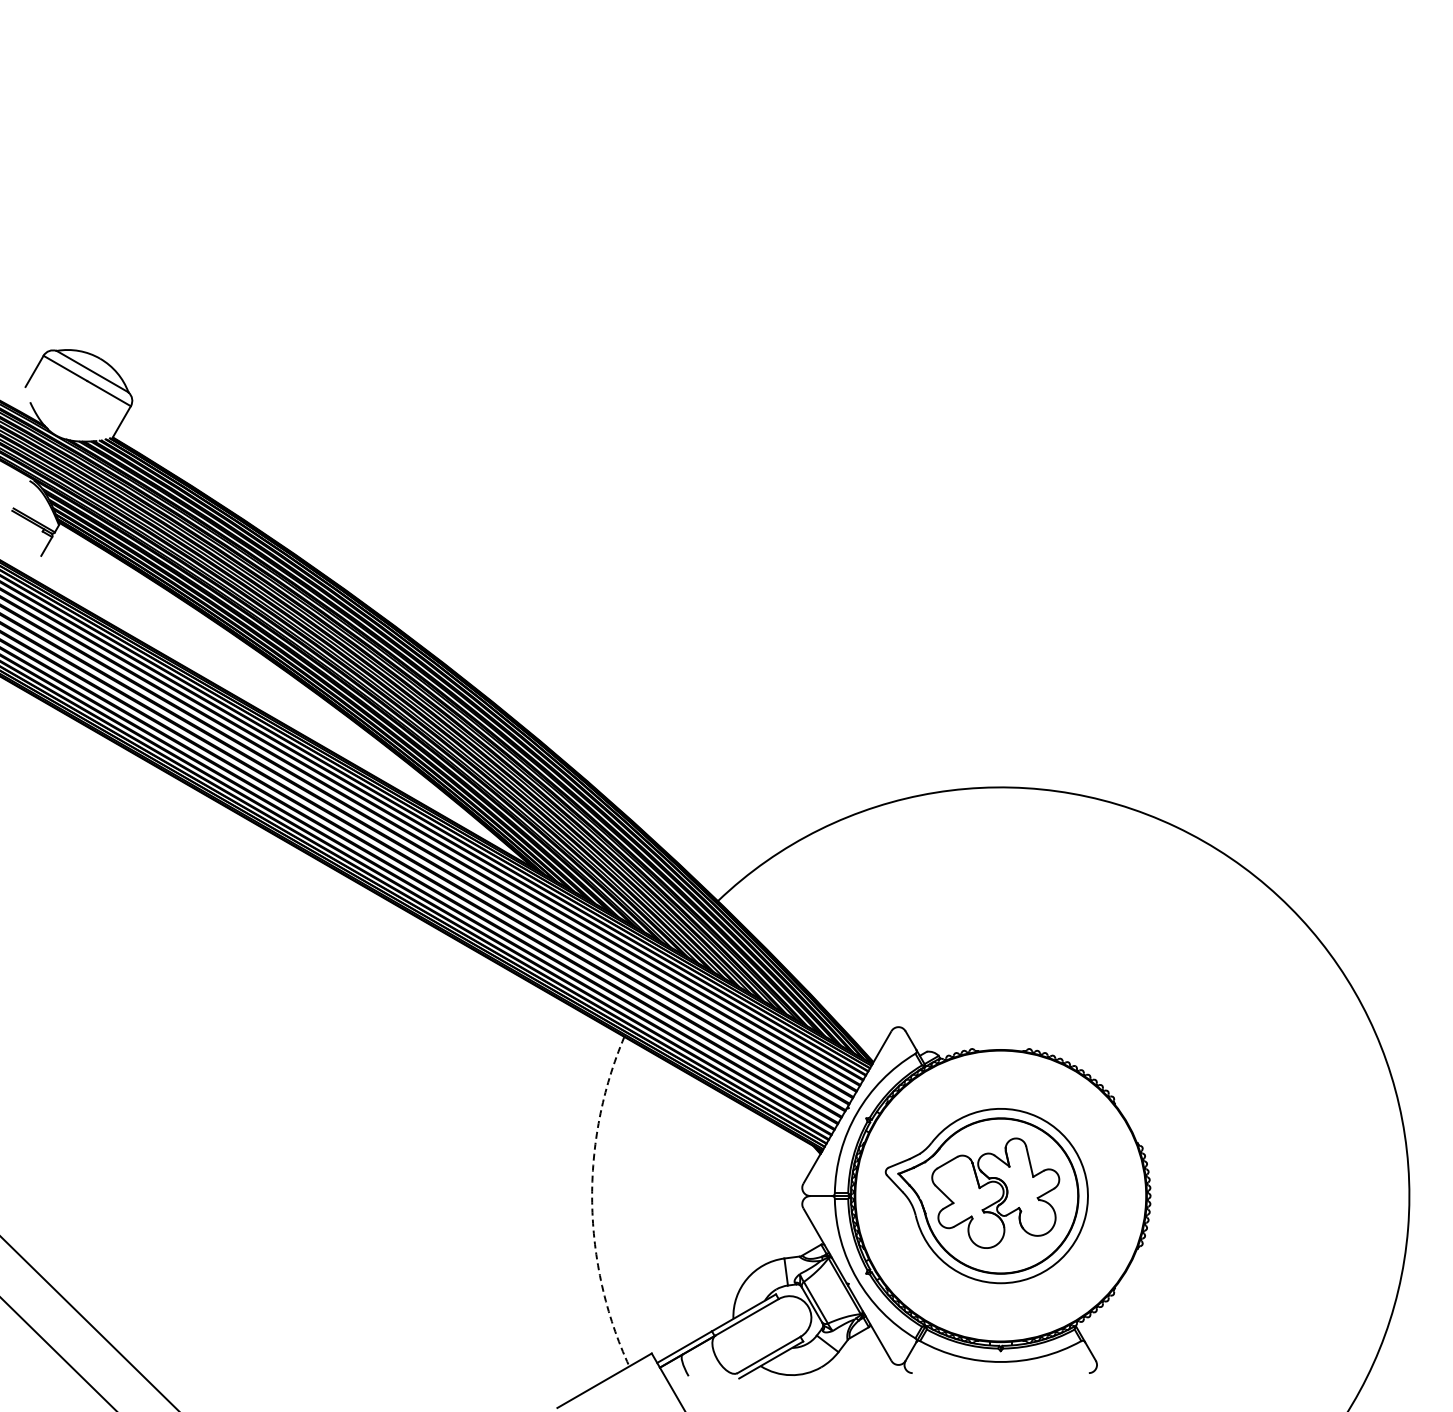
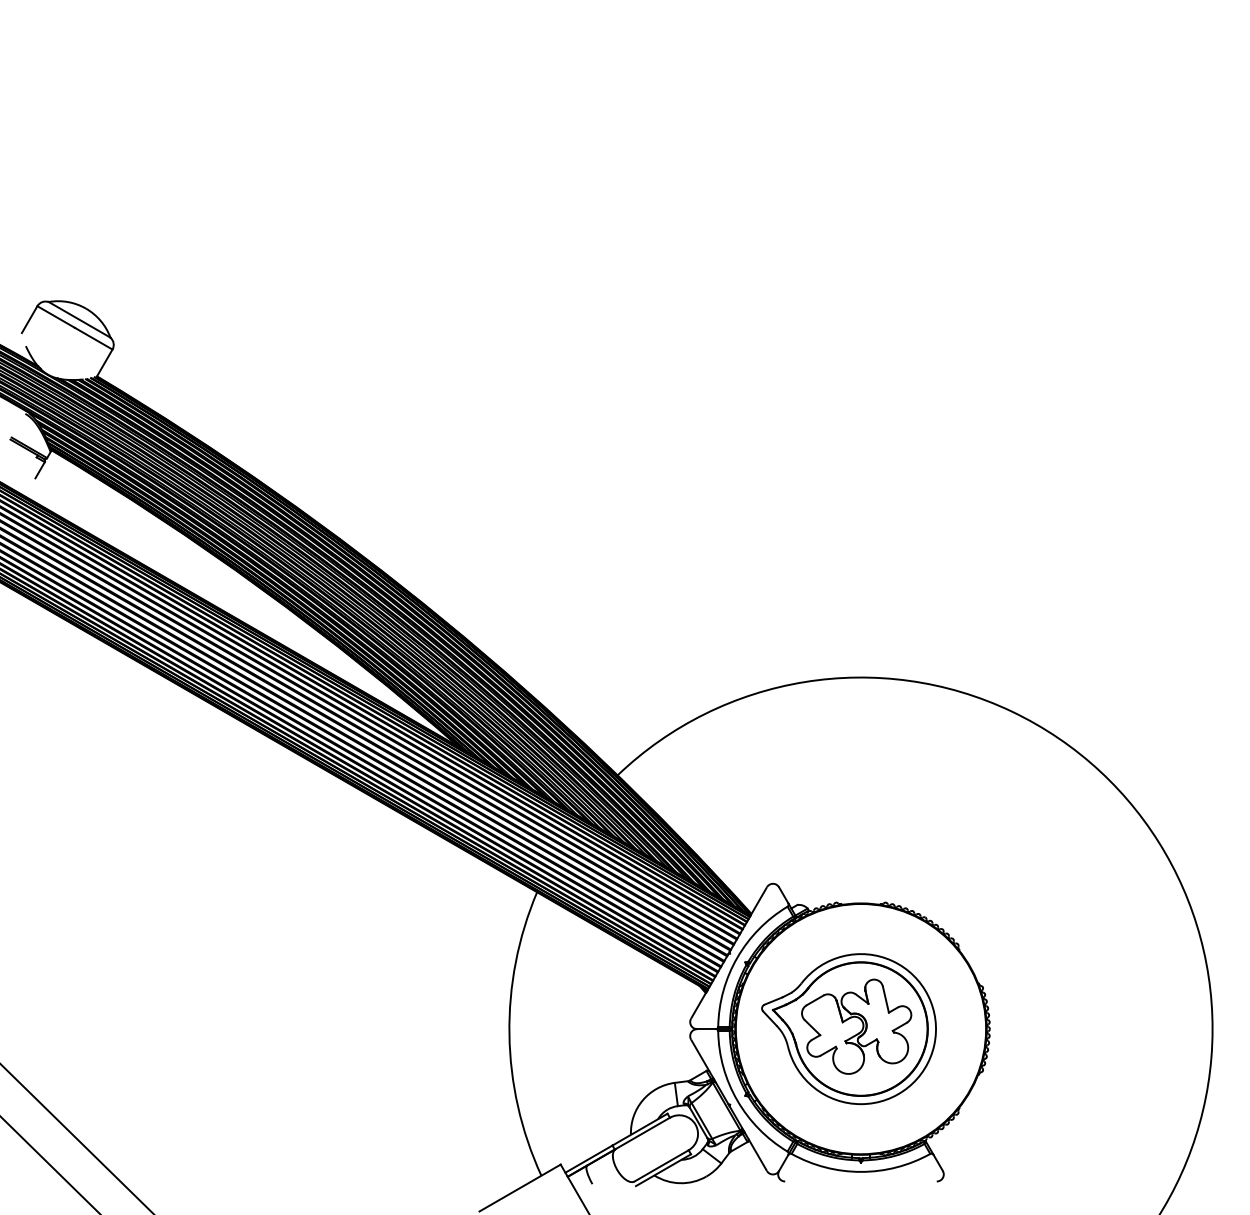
arc: (592, 1202) -> (509, 1034), dashed -> solid

